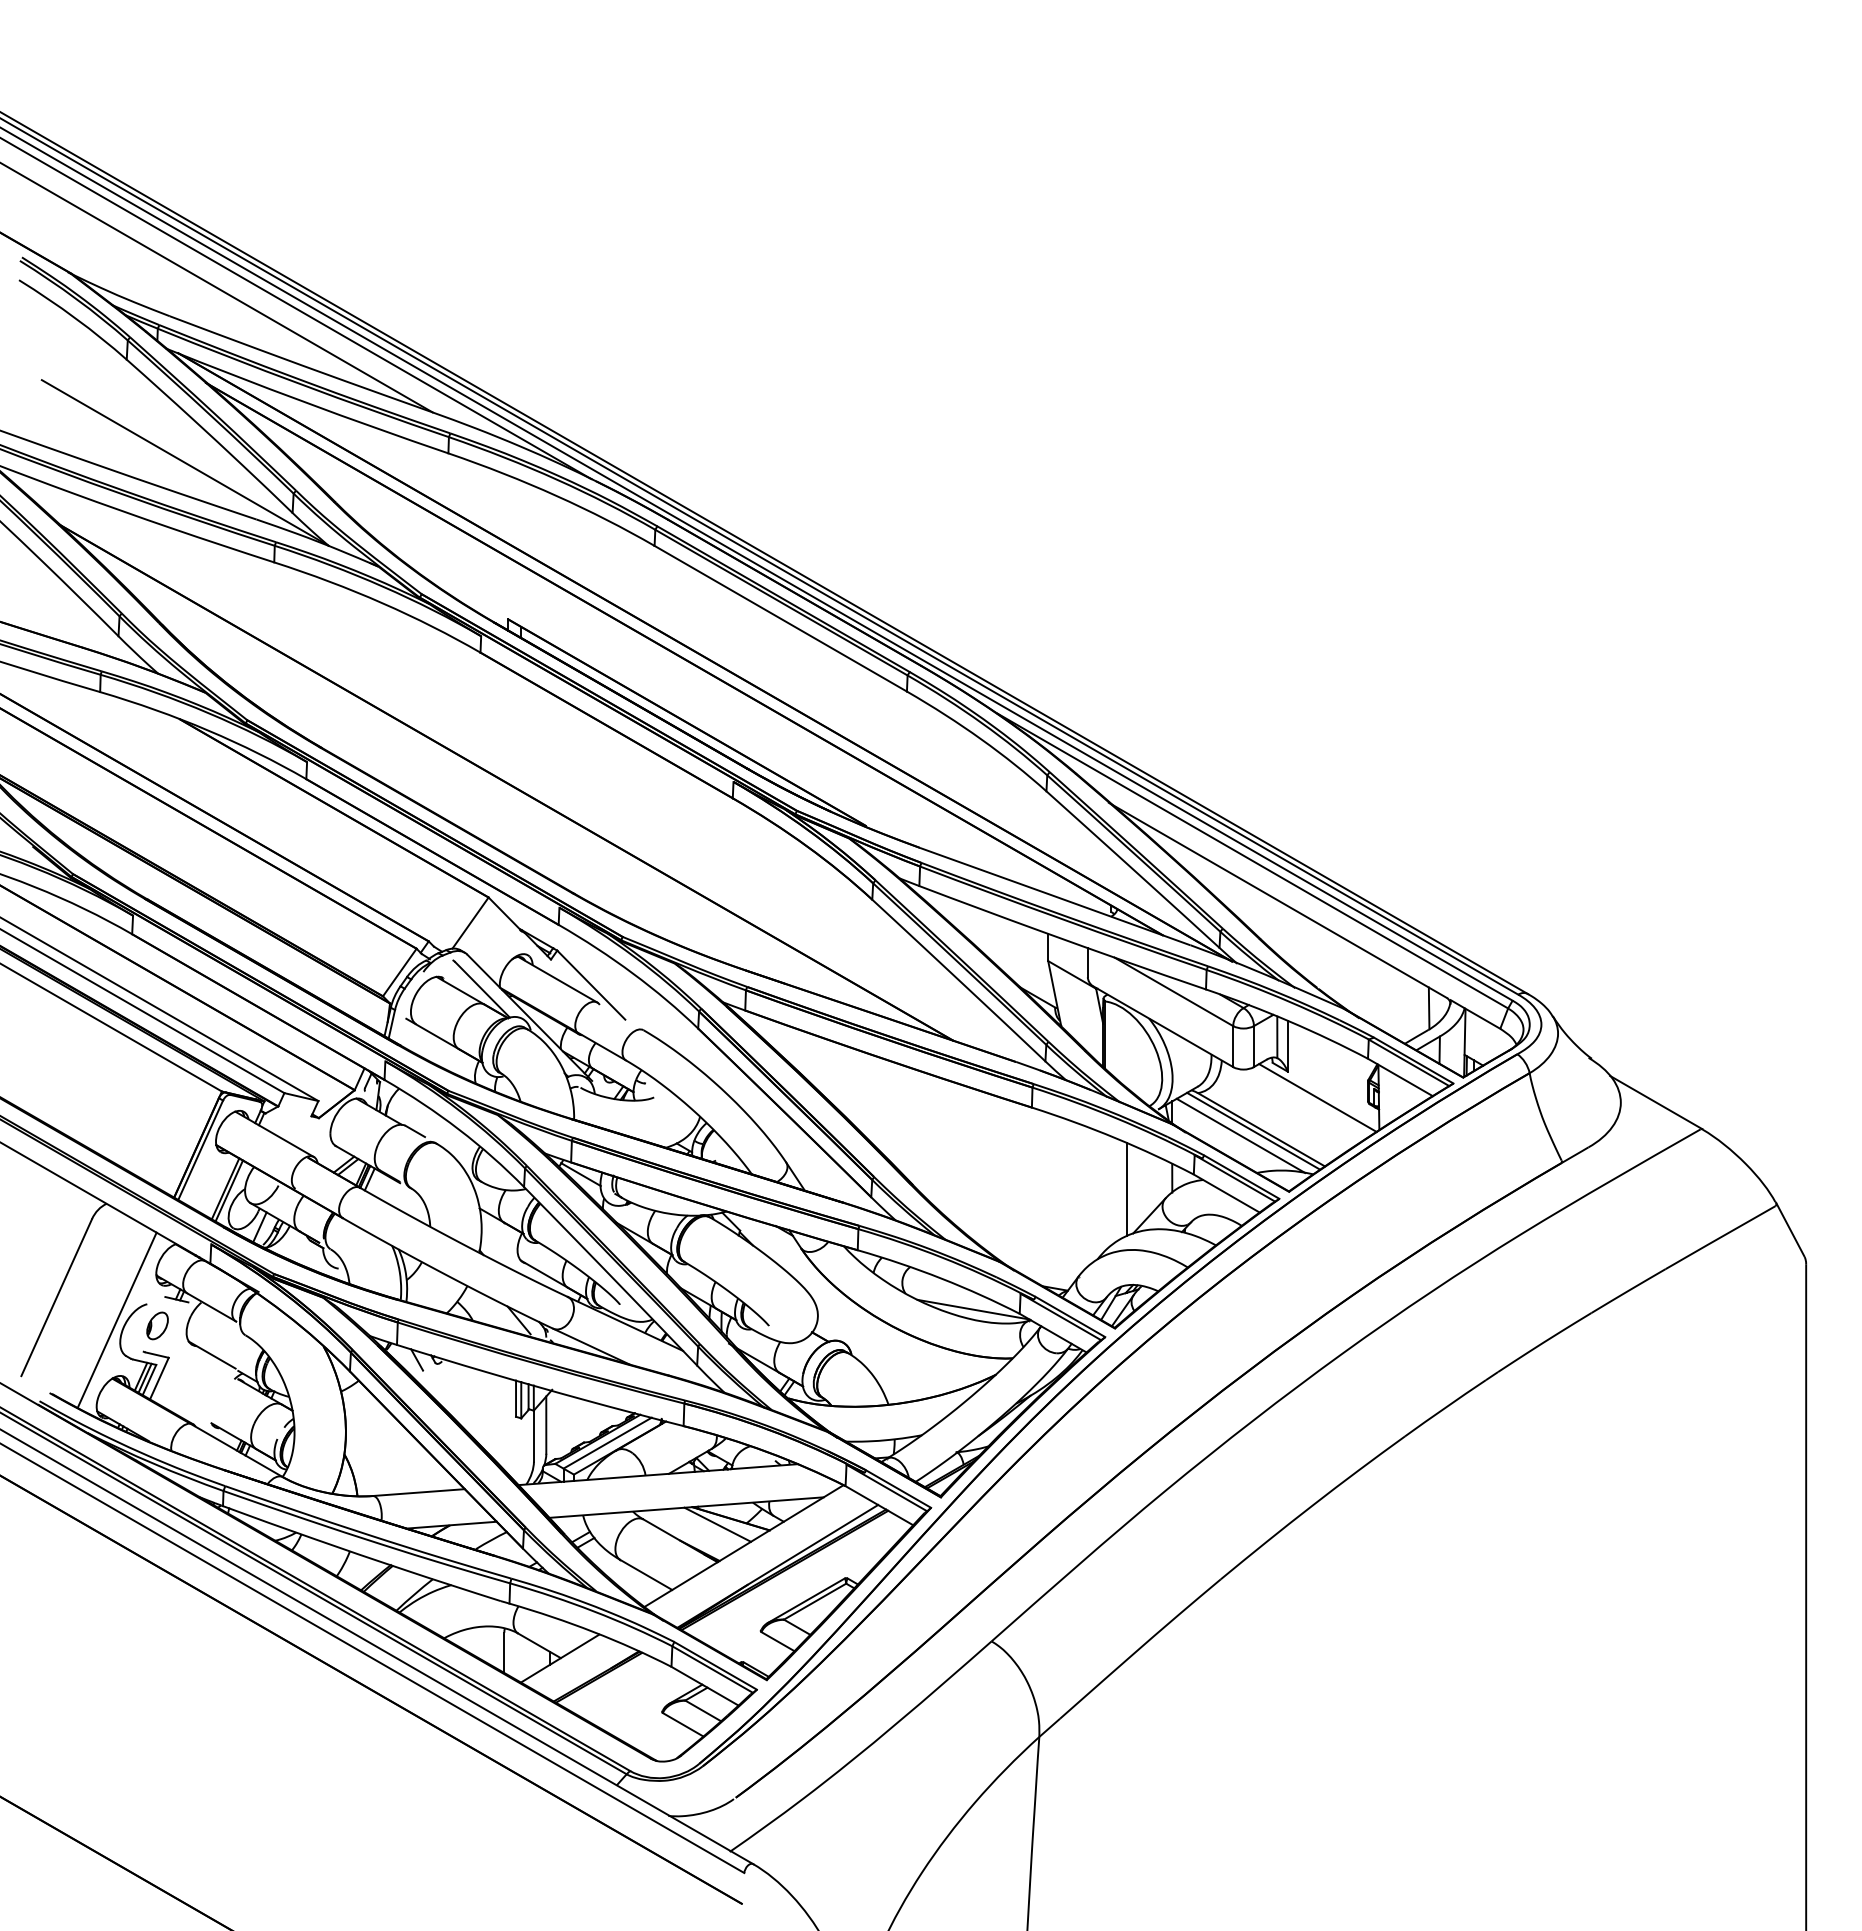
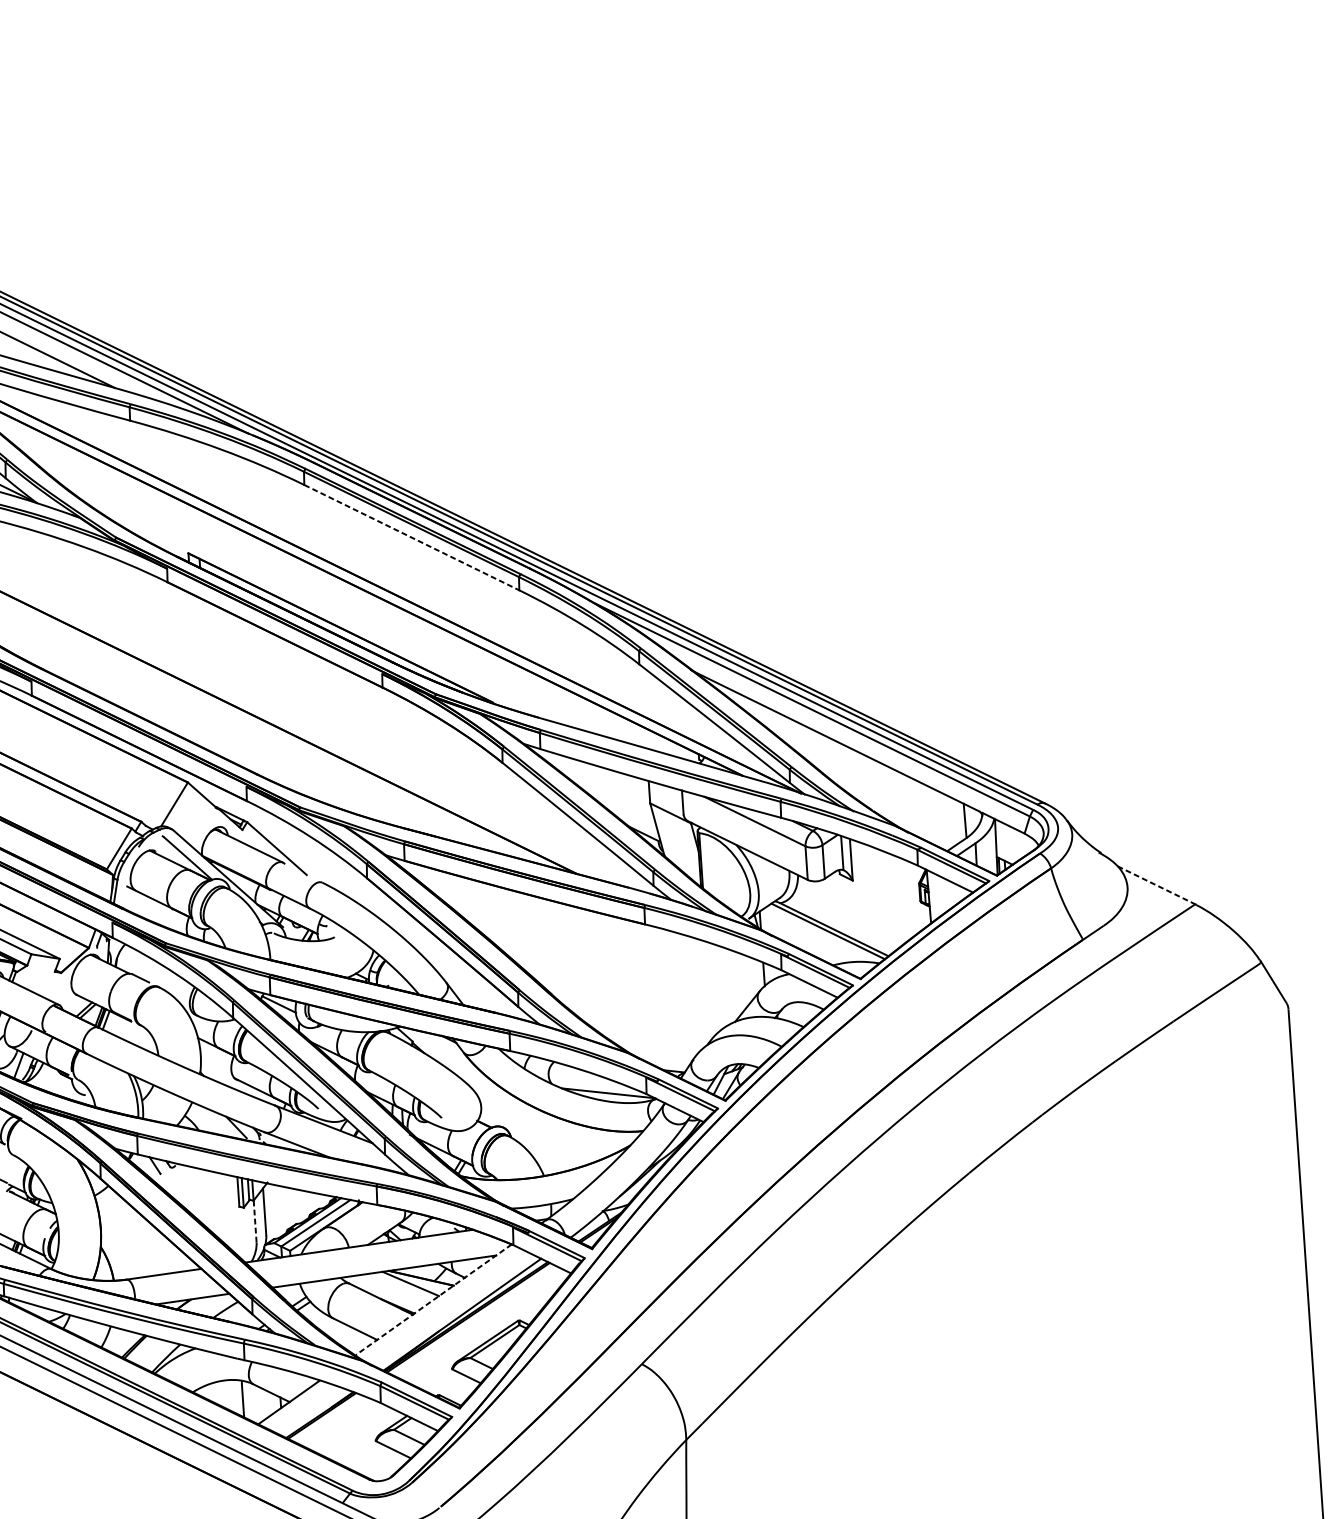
line: (780, 618) -> (411, 537), solid -> dashed
line: (1317, 1097) -> (878, 900), removed
line: (1655, 1102) -> (1155, 885), solid -> dashed
line: (1240, 1135) -> (817, 935), removed
line: (1126, 1189) -> (727, 986), removed
line: (533, 1436) -> (254, 1221), solid -> dashed
line: (744, 1546) -> (433, 1300), solid -> dashed

